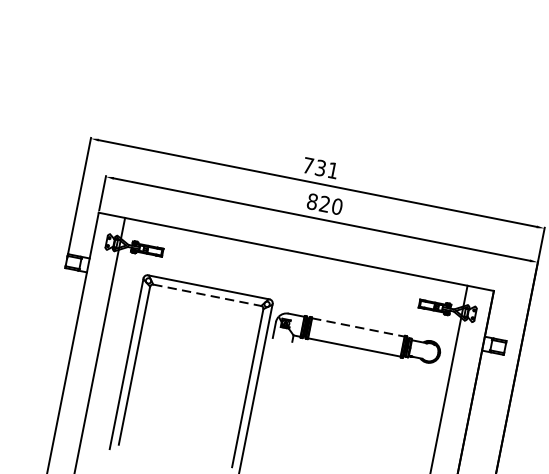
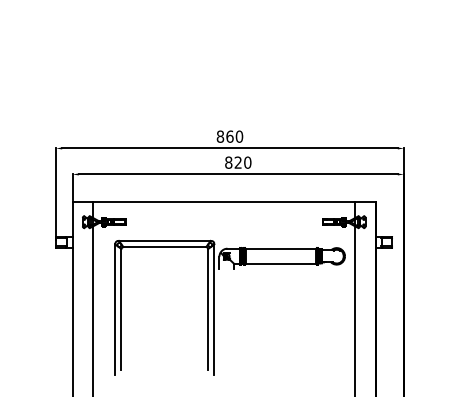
text: (320, 167) -> (229, 136), 731 -> 860
line: (208, 296) -> (165, 247), dashed -> solid
line: (359, 327) -> (281, 248), dashed -> solid

